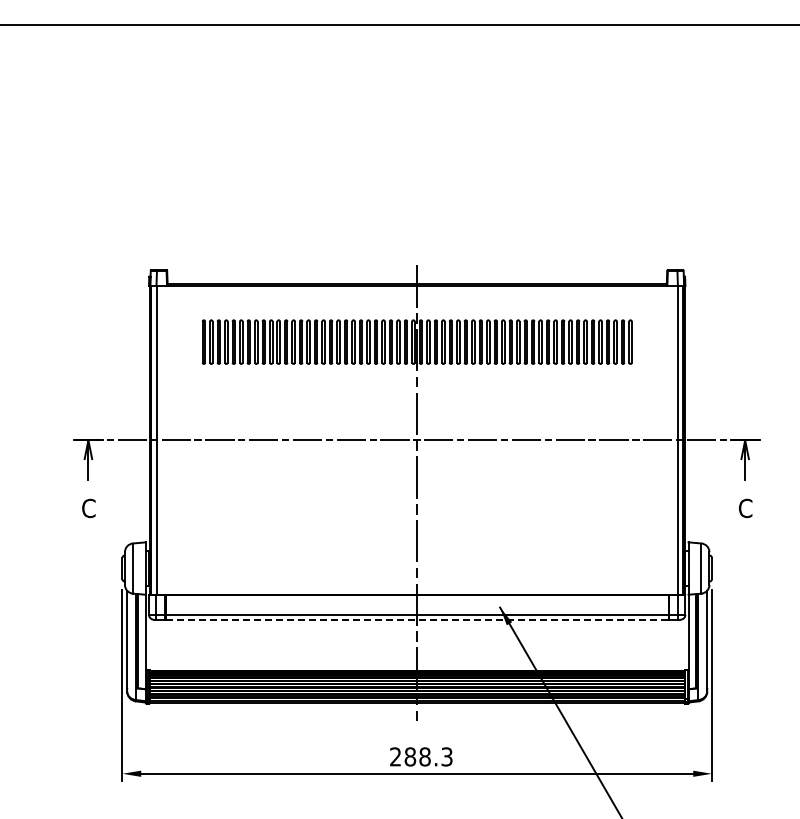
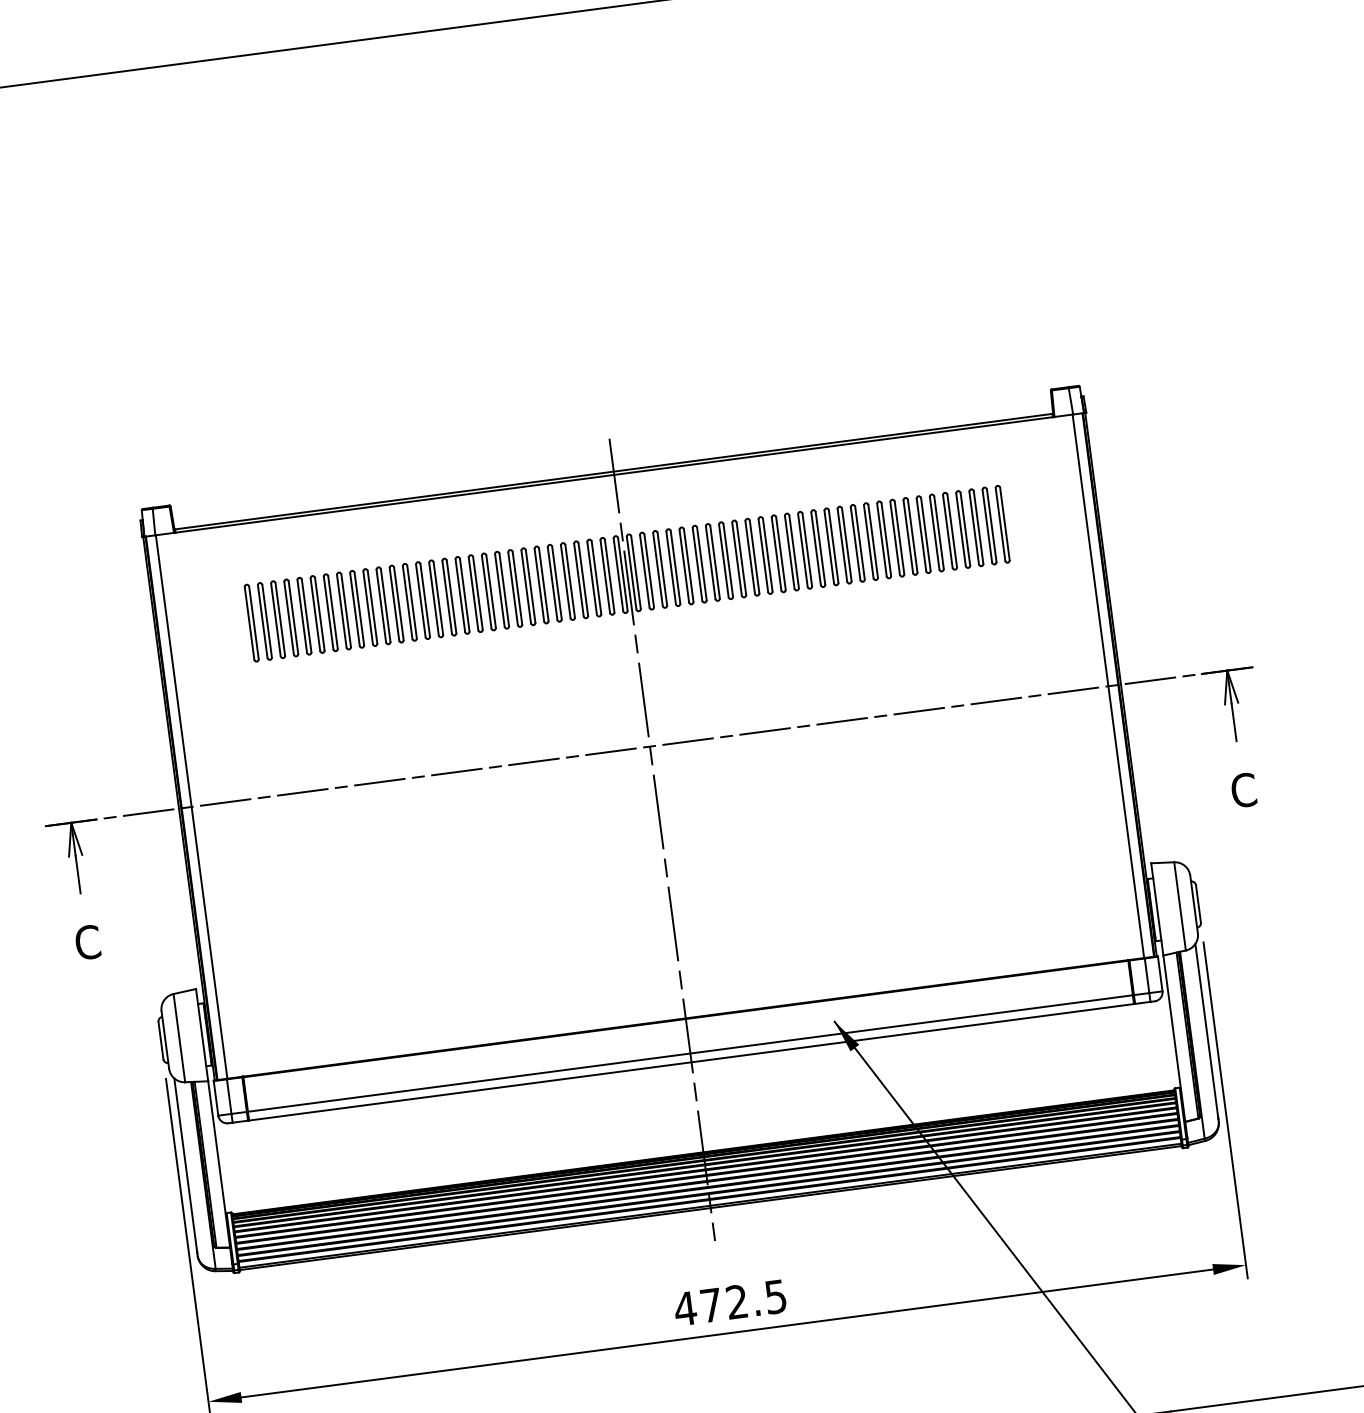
line: (417, 619) -> (692, 1061), dashed -> solid
text: (420, 756) -> (729, 1302), 288.3 -> 472.5

